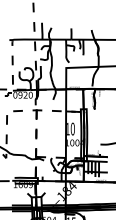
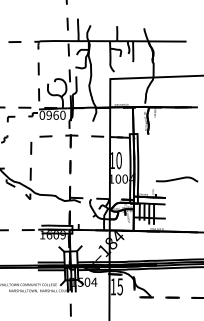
text: (25, 94) -> (55, 114), 0920 -> 0960

